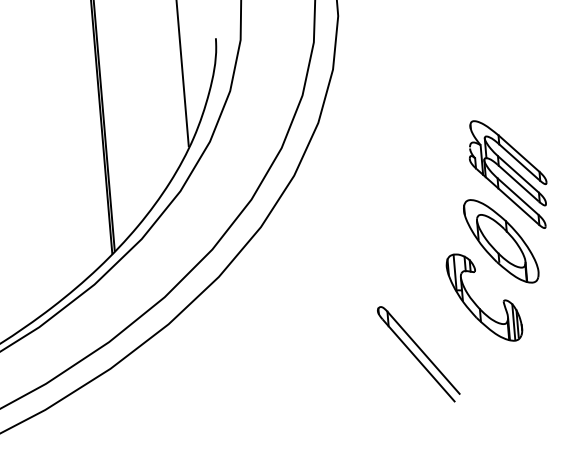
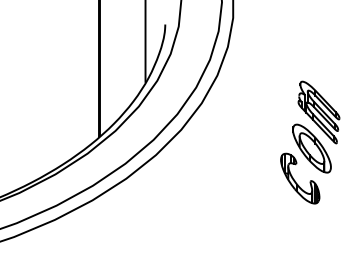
part: (418, 354) -> (261, 206), removed

